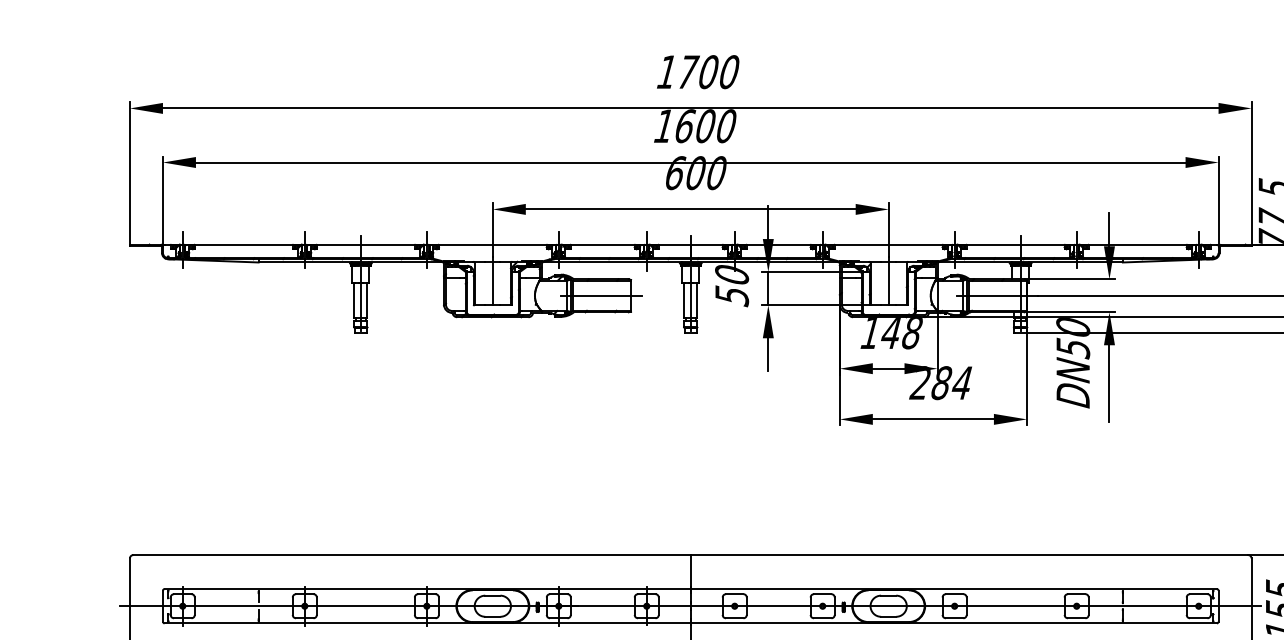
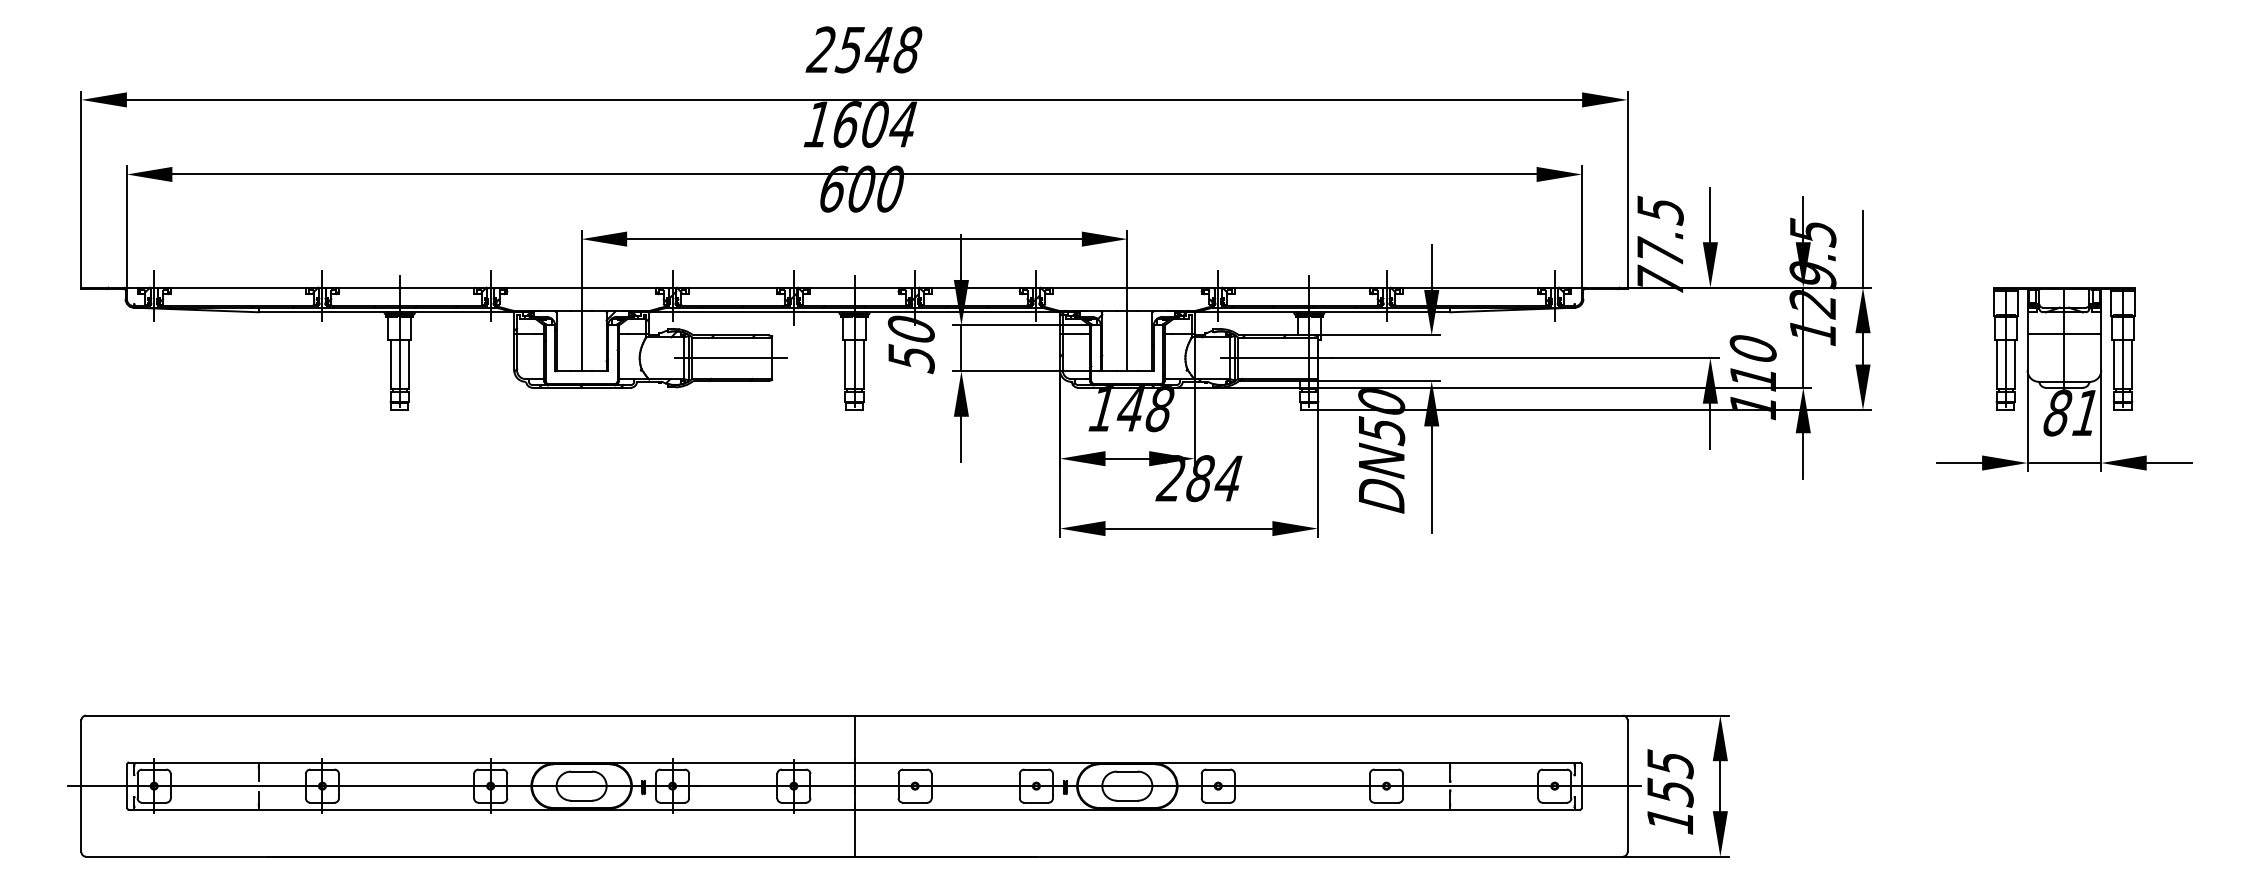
text: (697, 71) -> (863, 49), 1700 -> 2548
text: (726, 126) -> (903, 124), 1600 -> 1604

